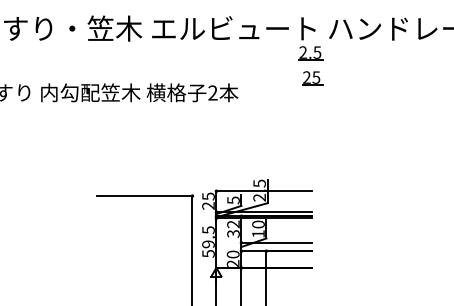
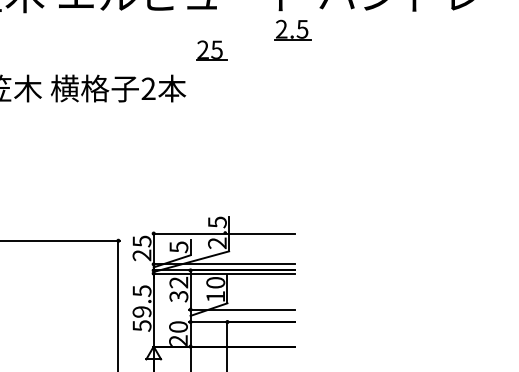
part: (312, 78) -> (211, 51), moved

